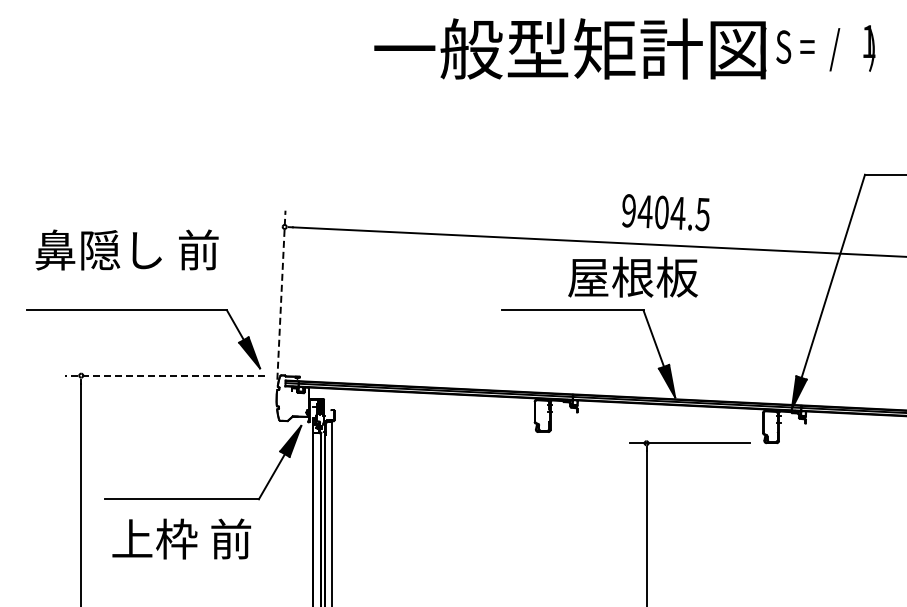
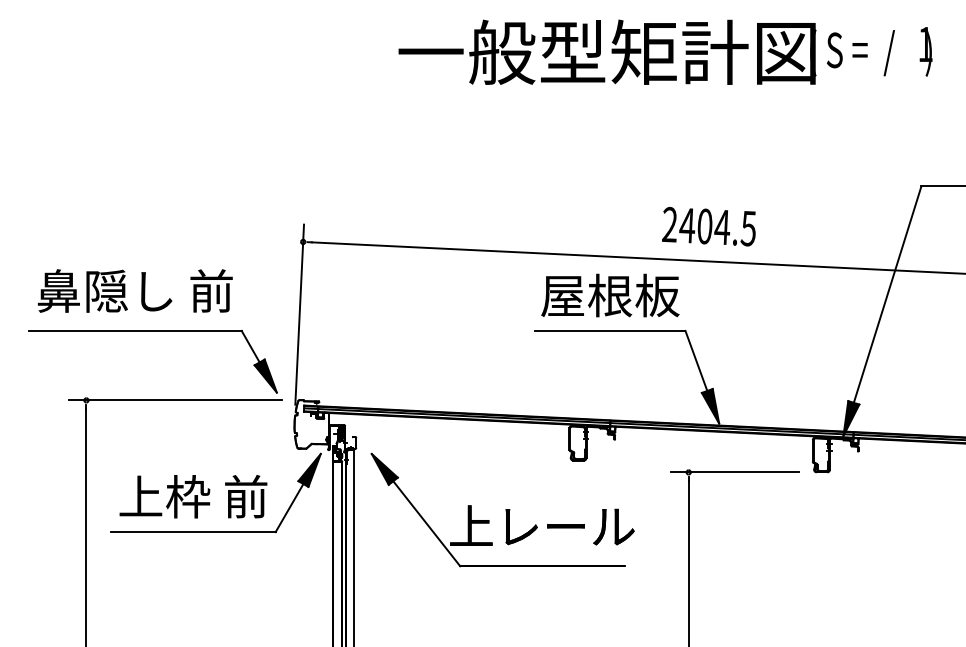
text: (628, 210) -> (669, 224), 9404.5 -> 2404.5
text: (126, 249) -> (134, 290), moved
text: (632, 276) -> (609, 294), moved
line: (281, 295) -> (299, 314), dashed -> solid
line: (164, 375) -> (175, 400), dashed -> solid
part: (471, 478) -> (502, 509), added
text: (181, 538) -> (193, 496), moved

